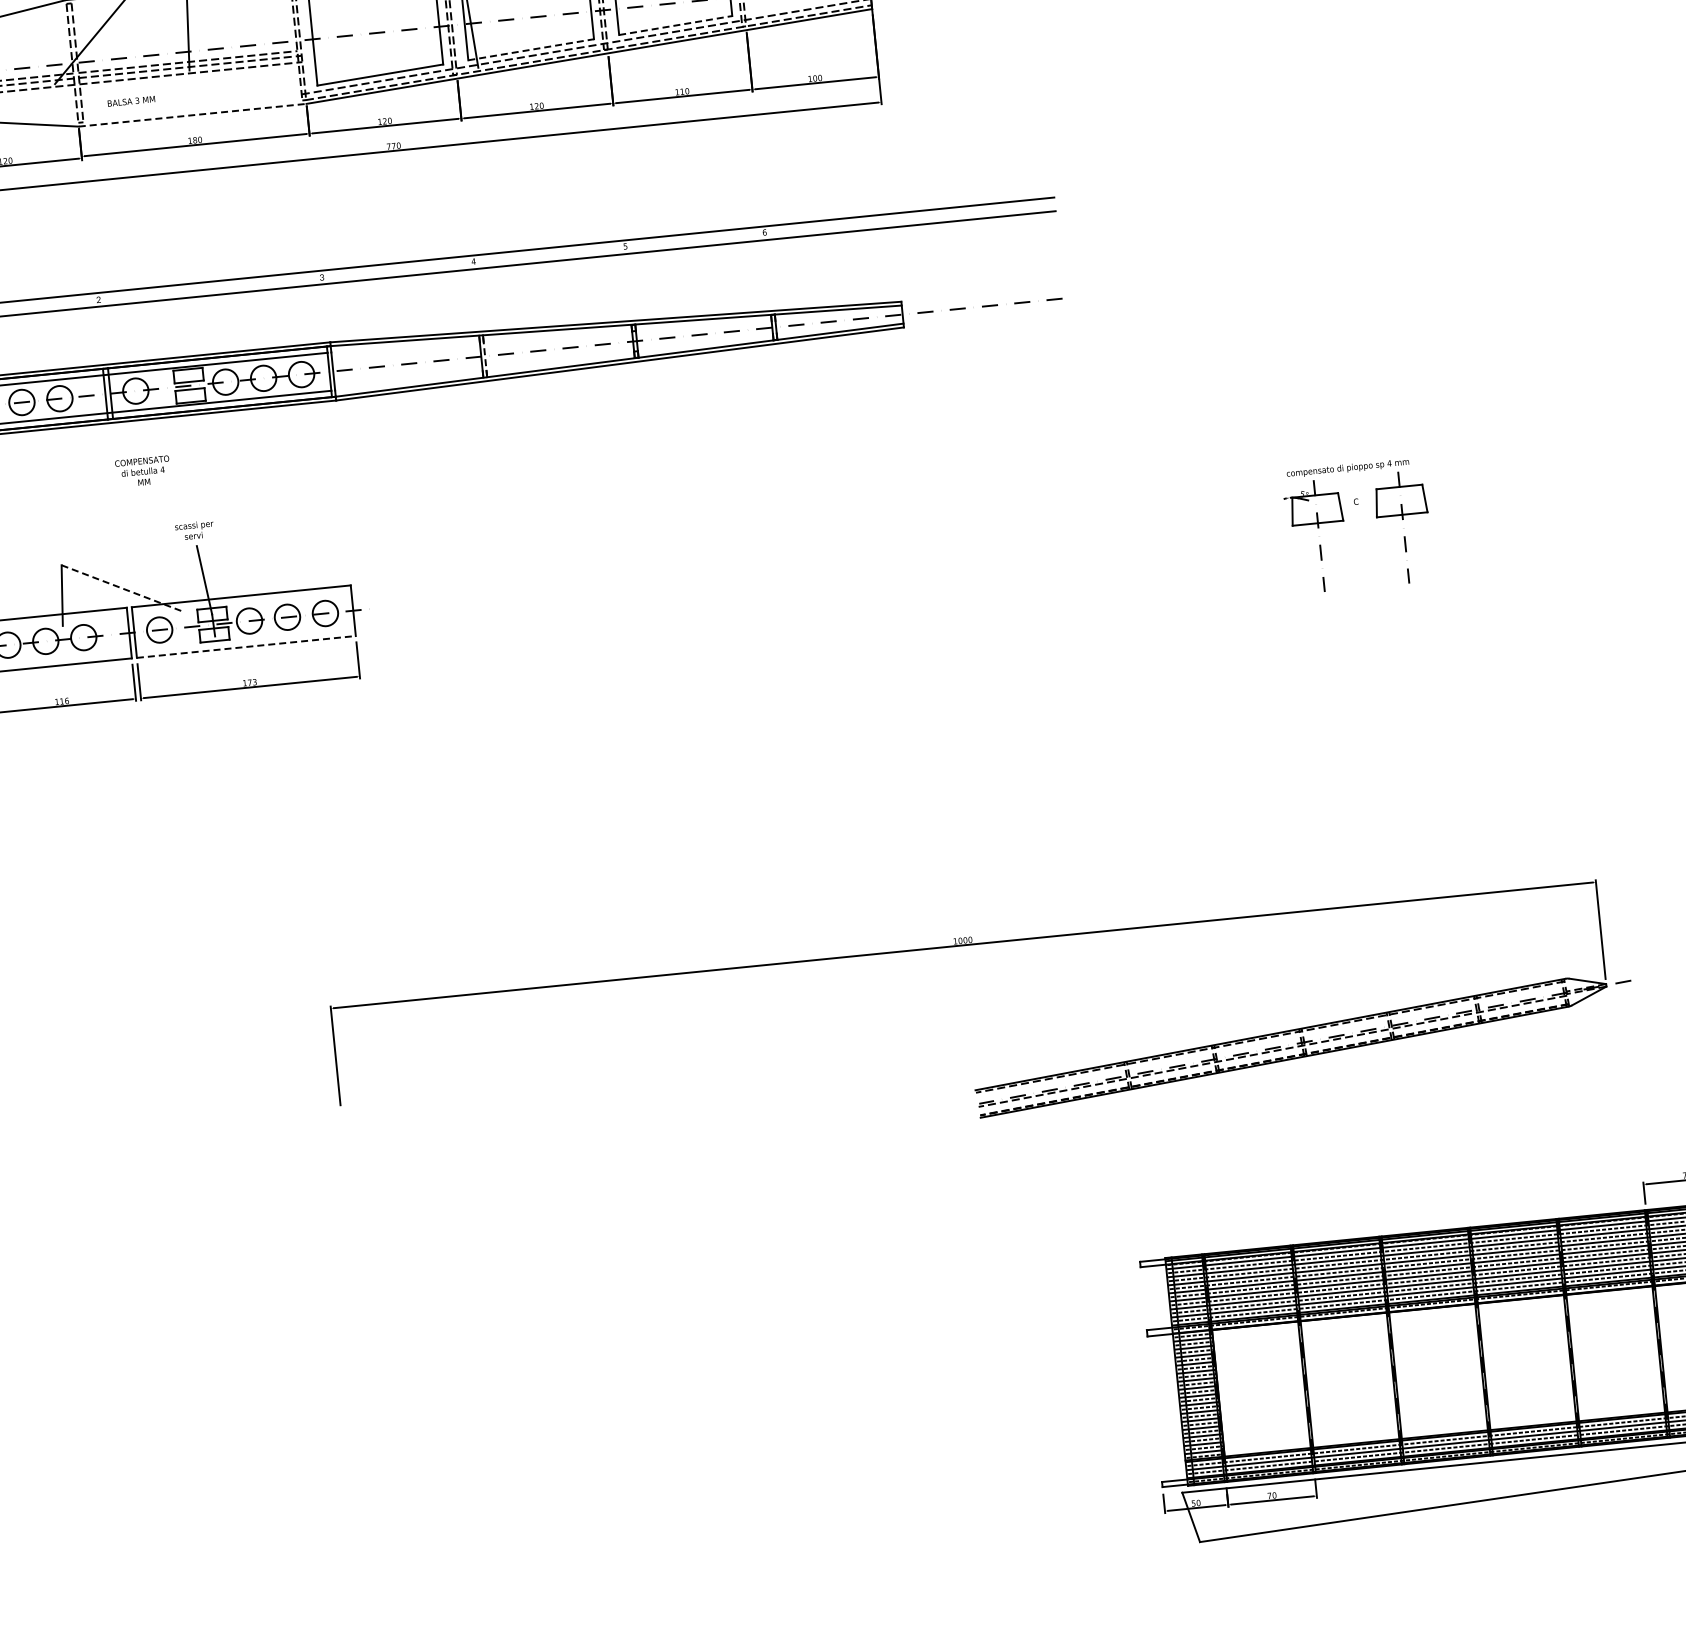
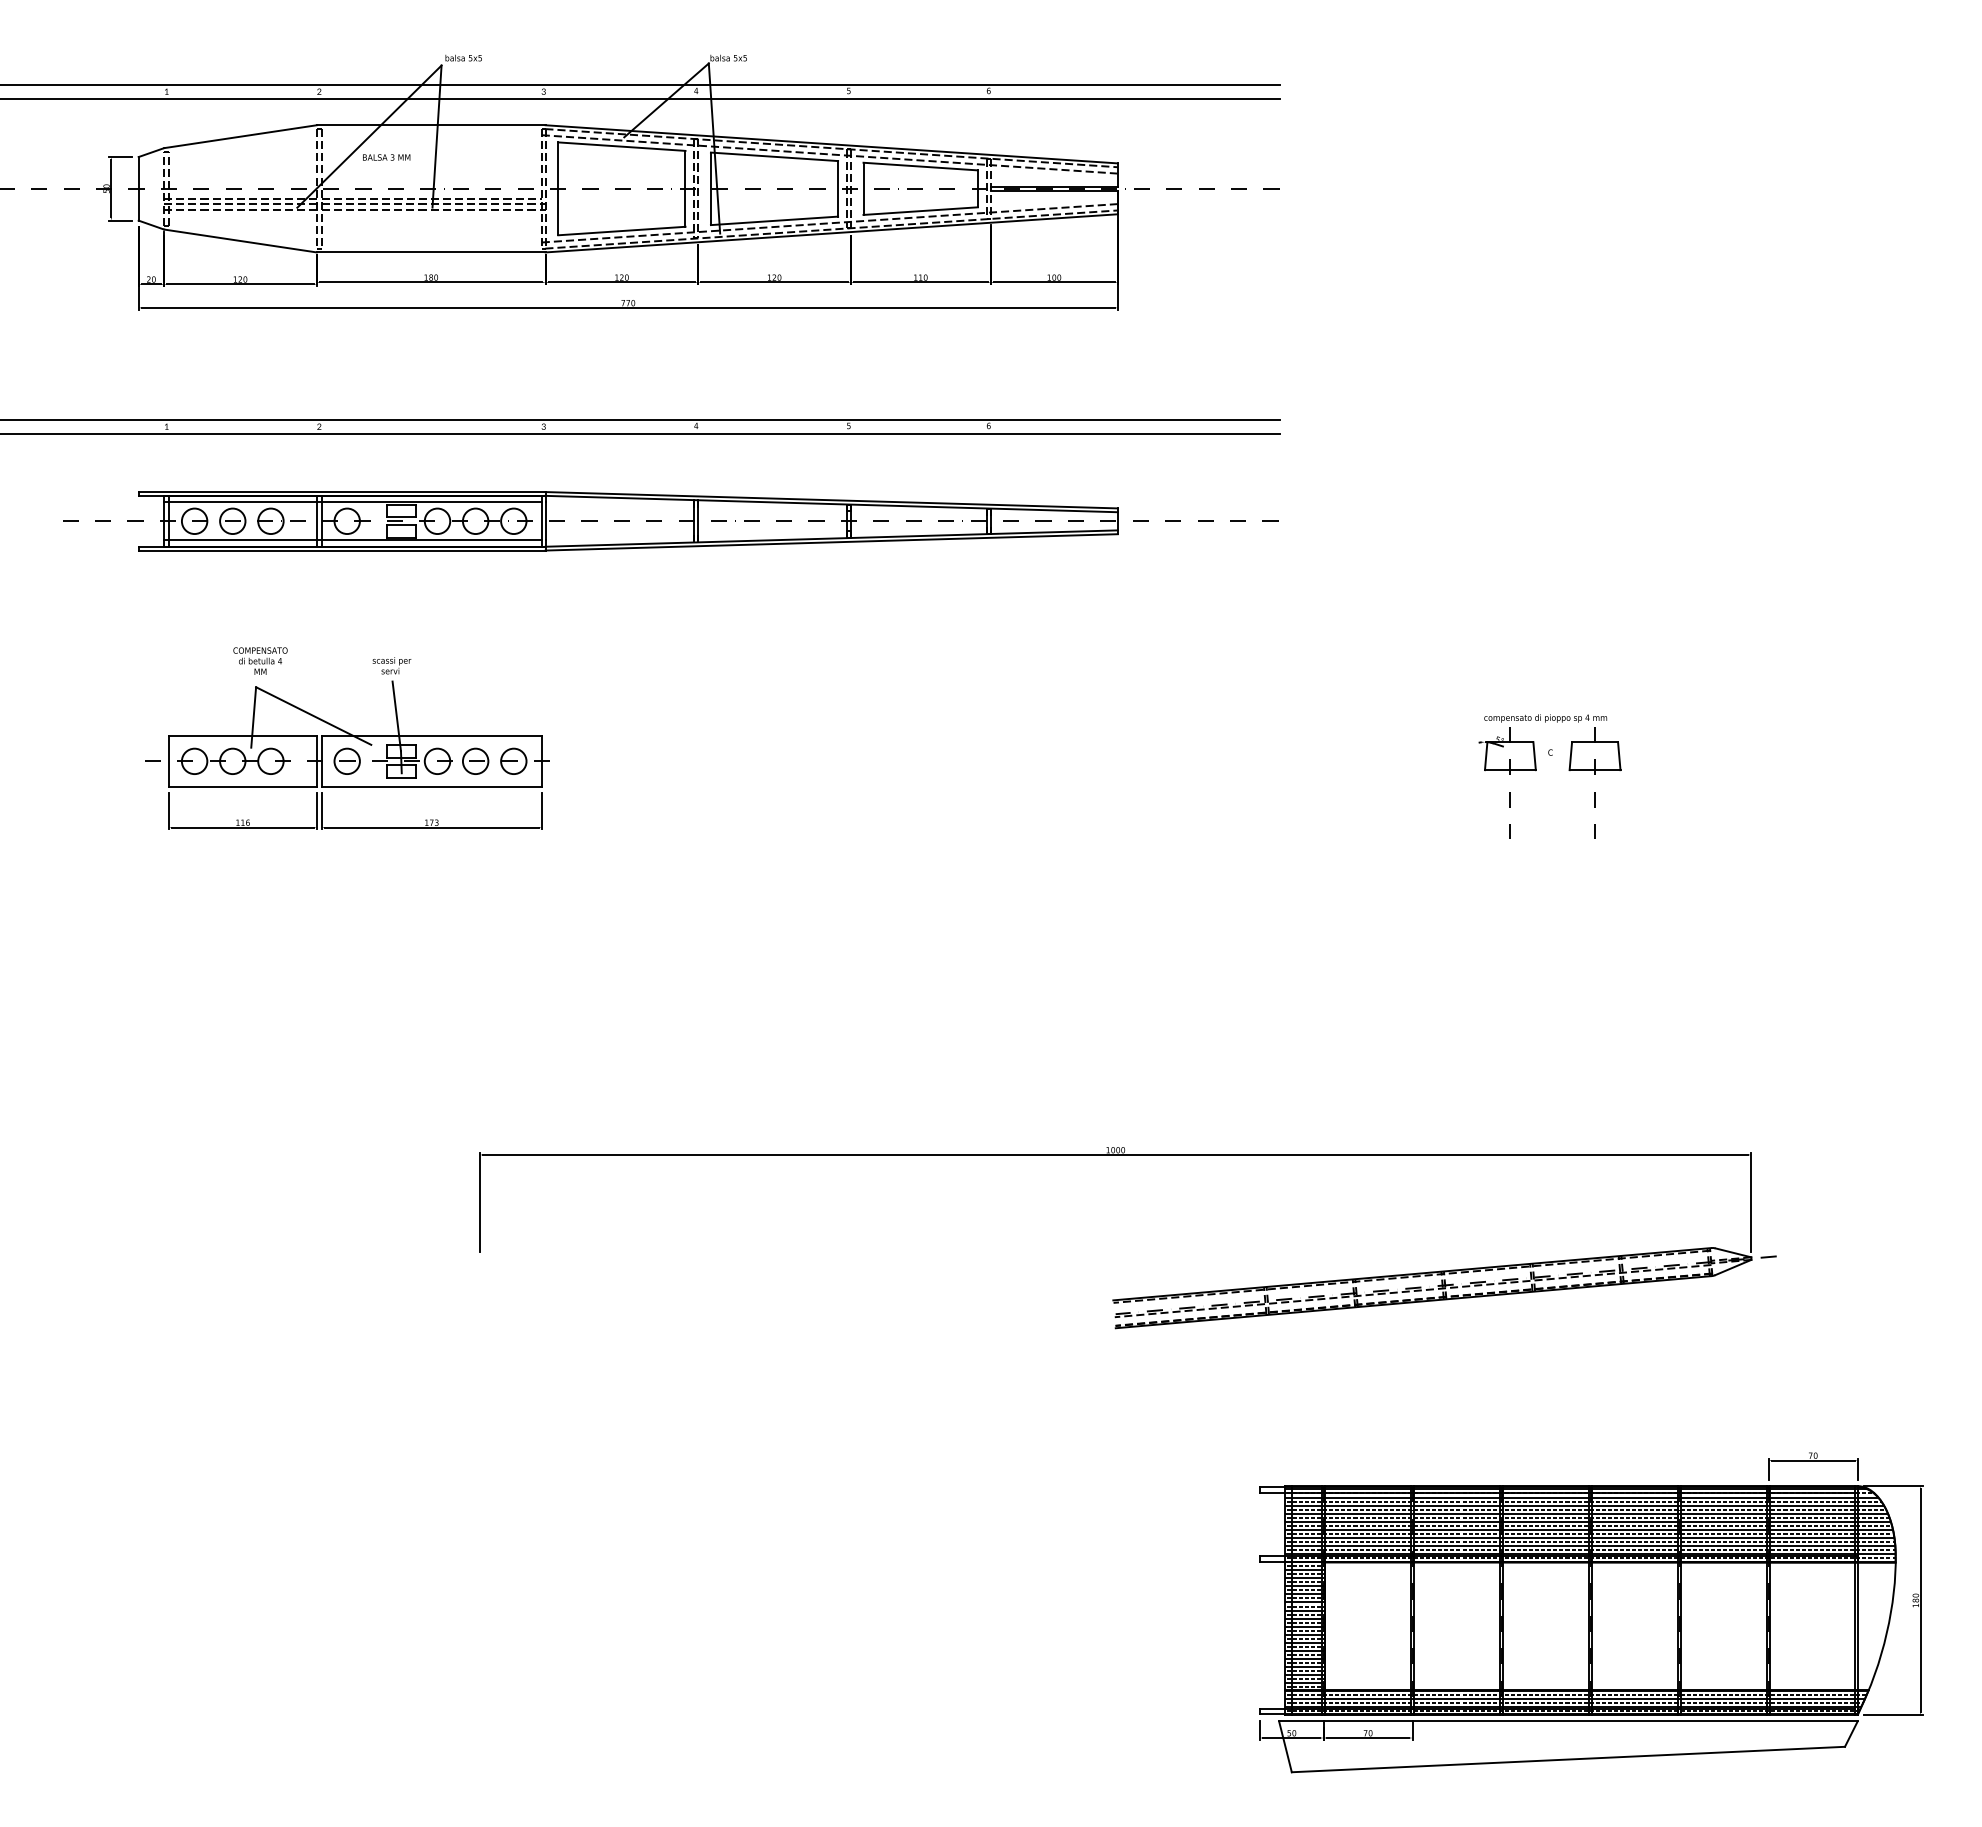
line: (676, 25) -> (921, 211), dashed -> solid
line: (531, 49) -> (774, 220), dashed -> solid
text: (131, 101) -> (386, 157), moved
line: (193, 115) -> (431, 252), dashed -> solid
line: (485, 356) -> (698, 521), dashed -> solid
text: (143, 471) -> (260, 660), moved
line: (122, 588) -> (314, 716), dashed -> solid
line: (246, 646) -> (431, 786), dashed -> solid

